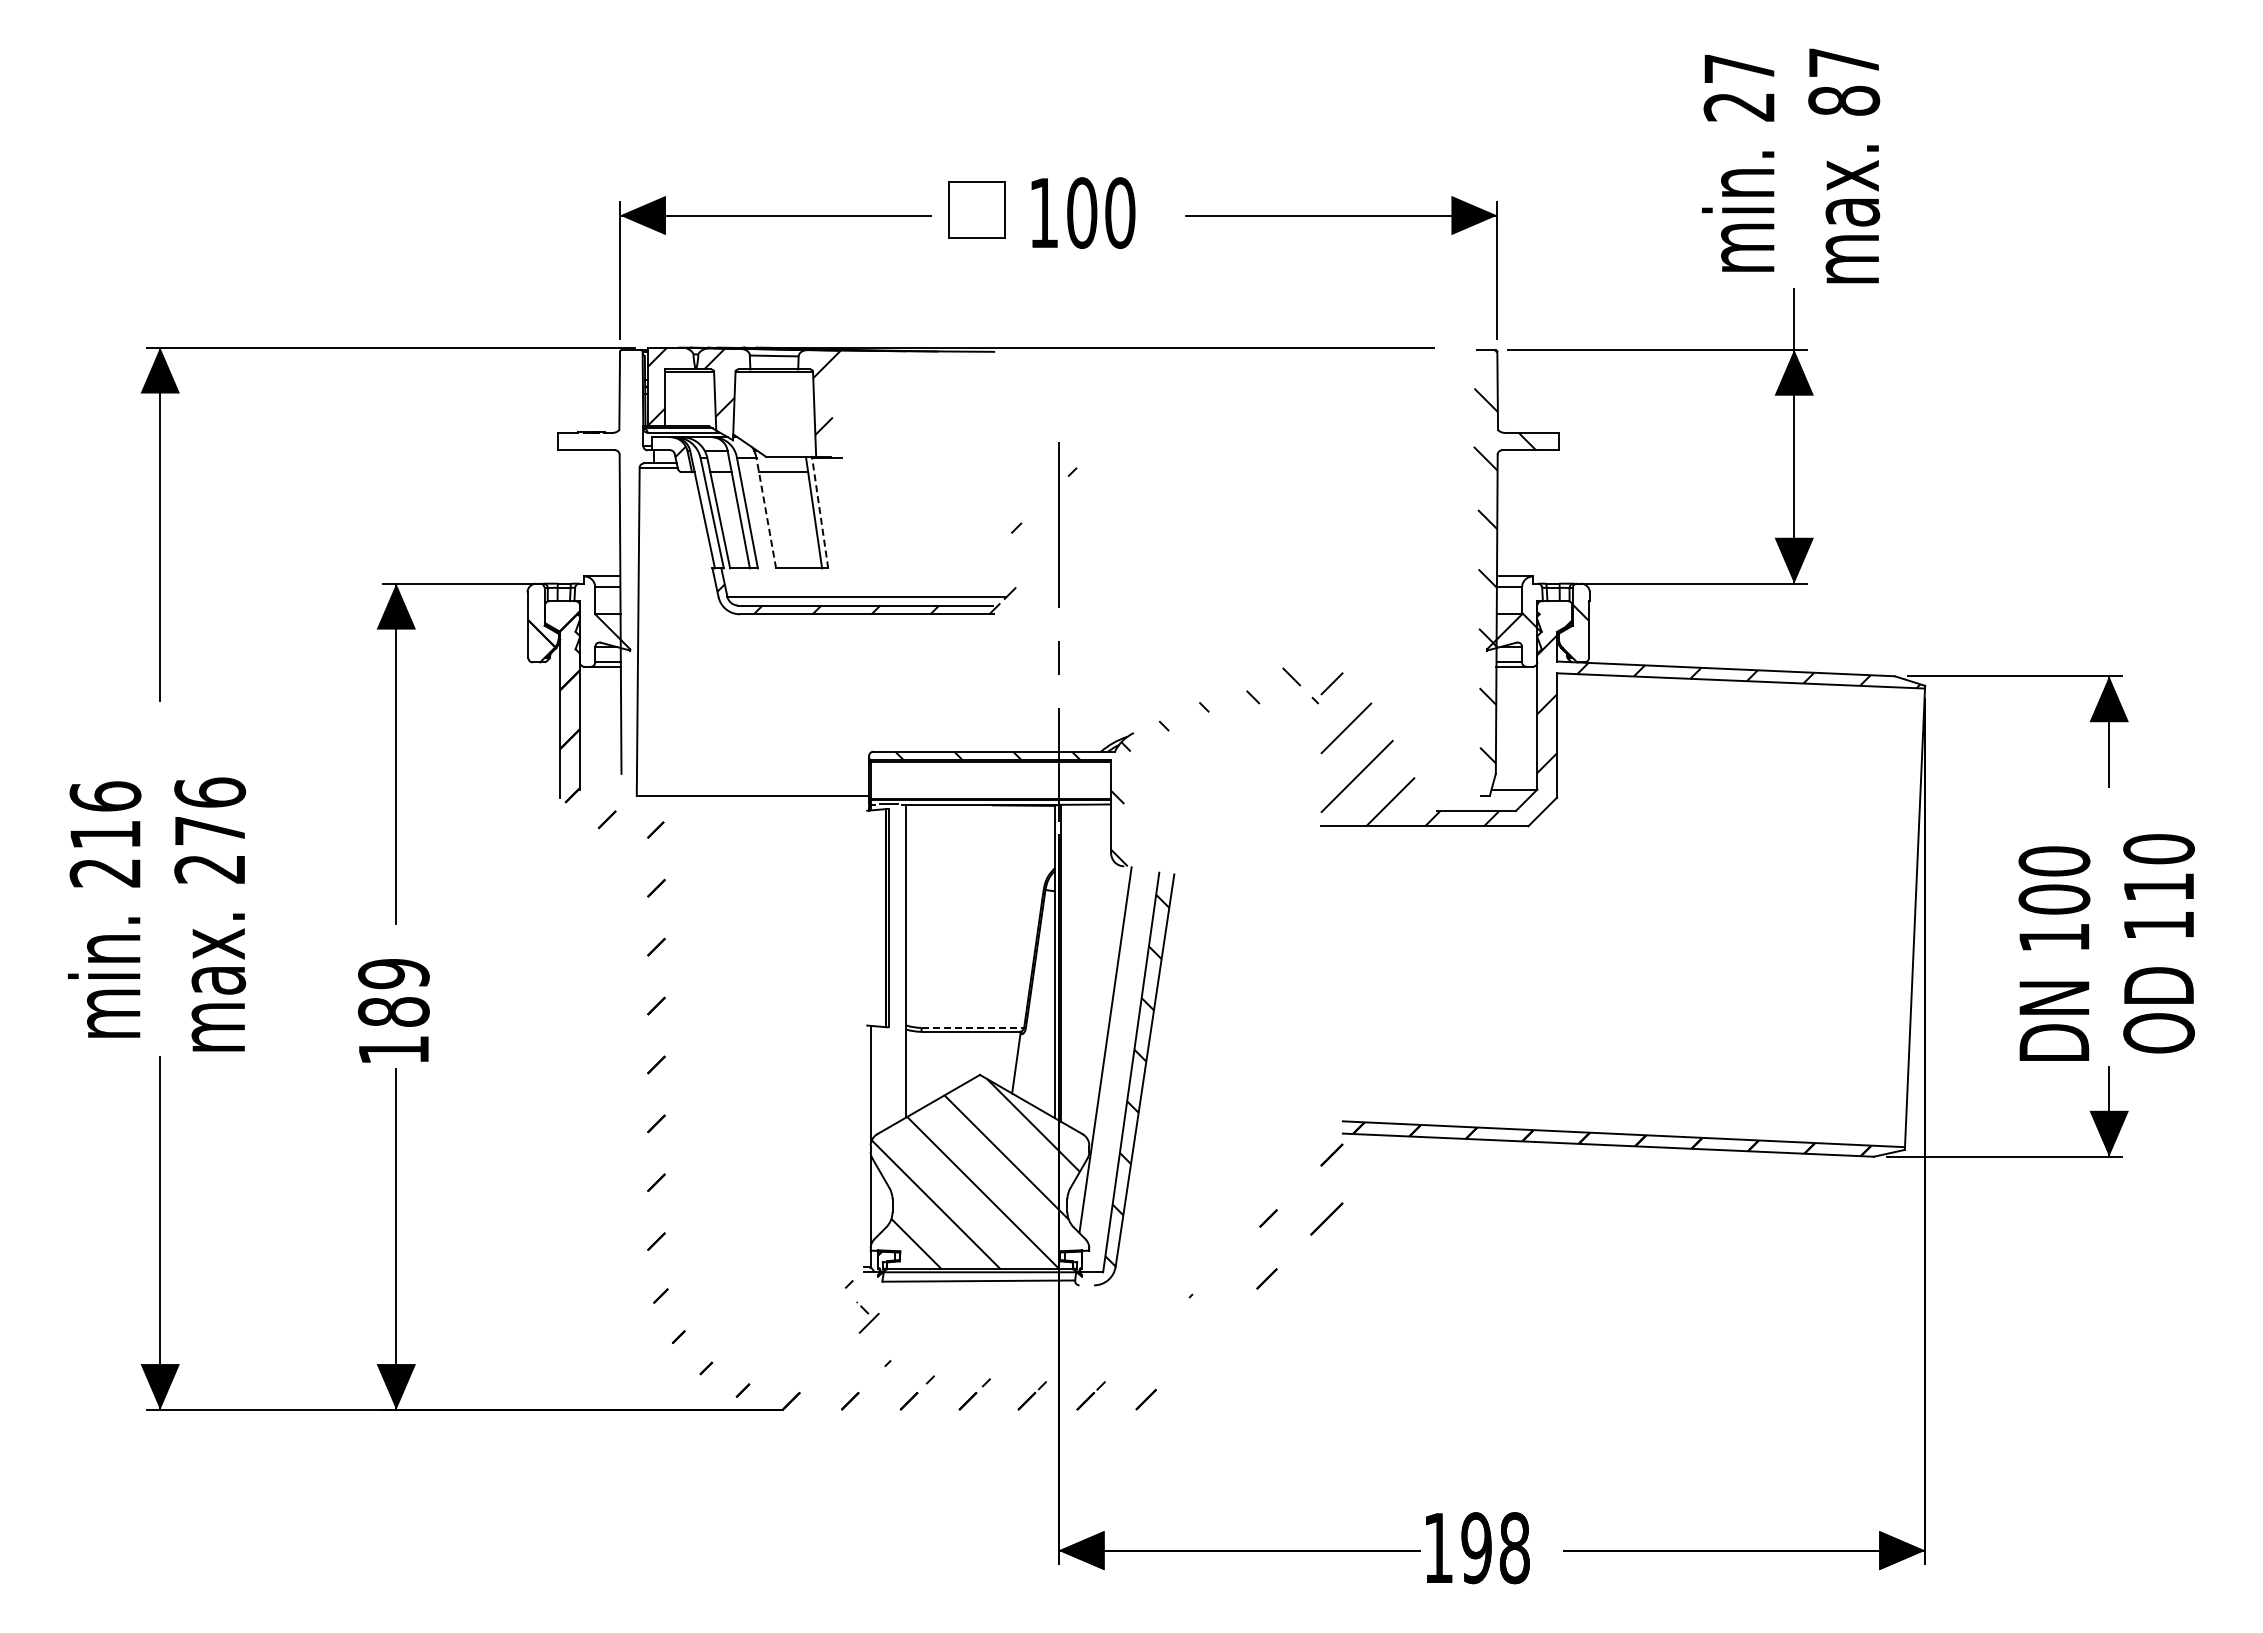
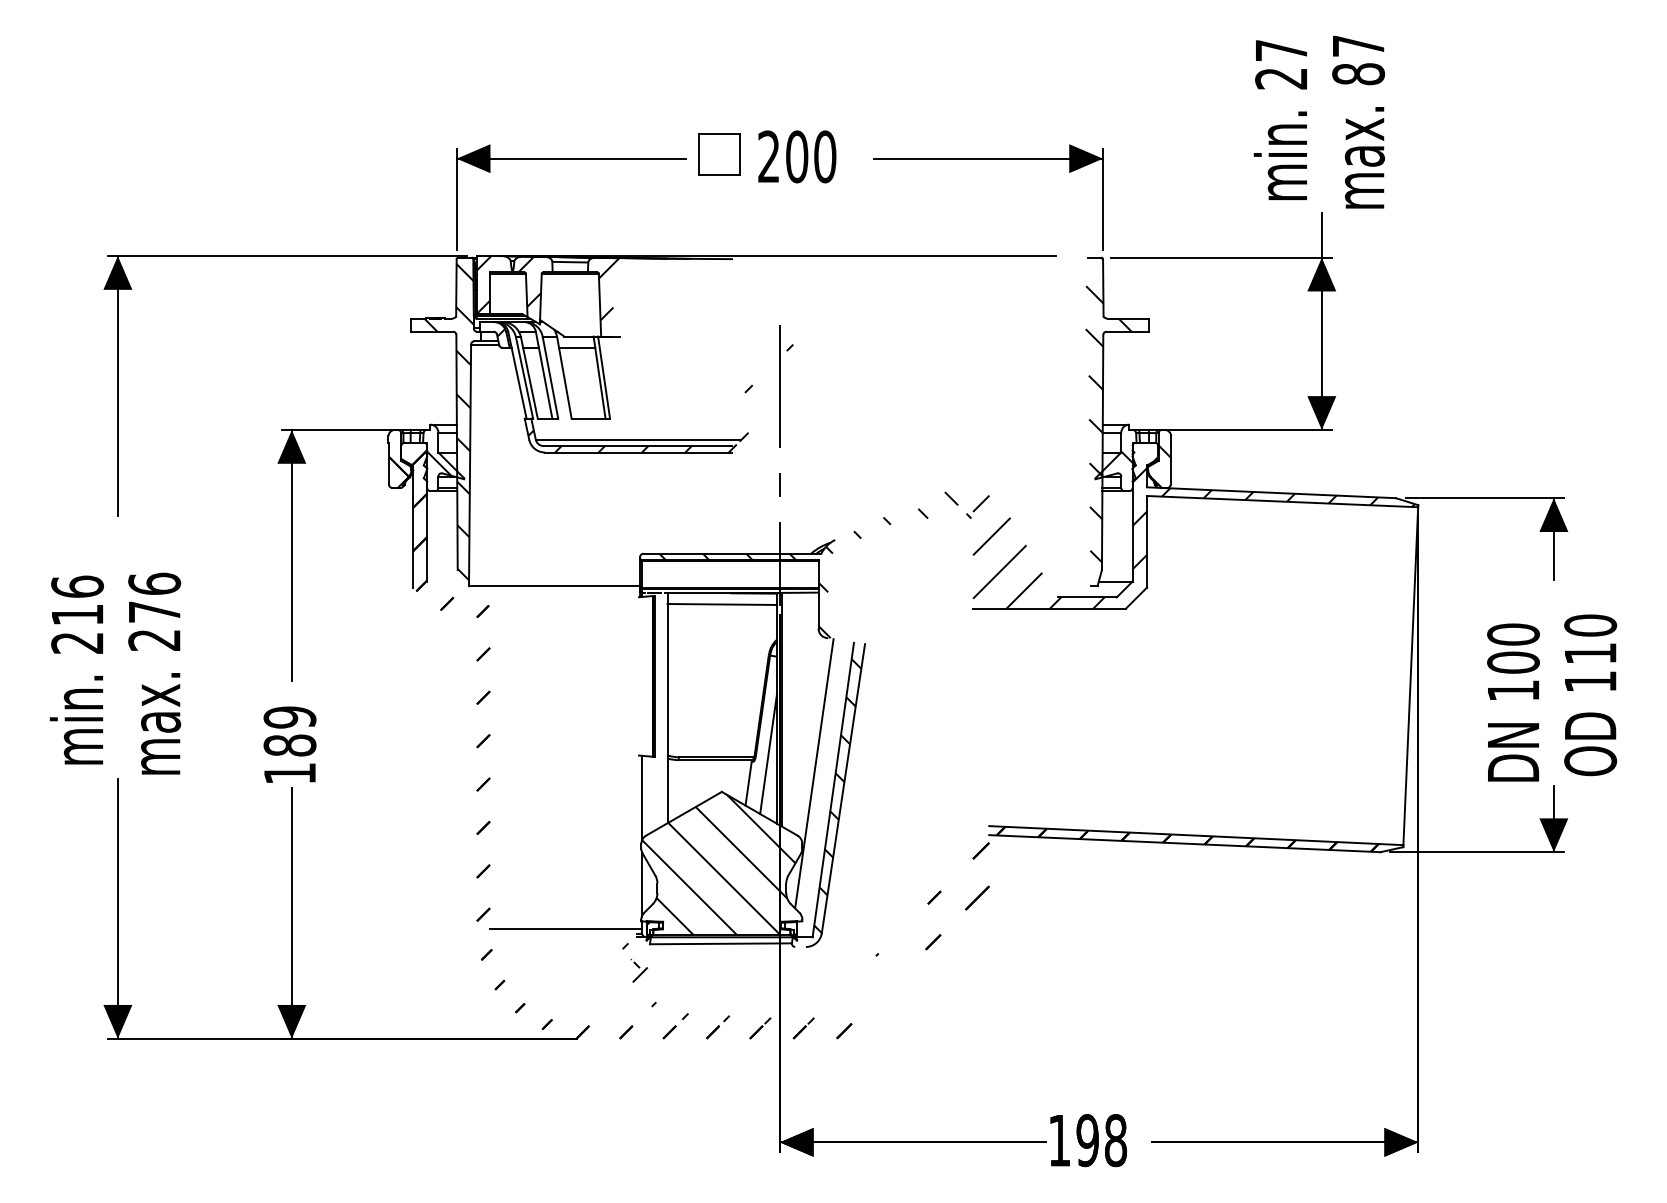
text: (1043, 212) -> (768, 156), 100 -> 200
line: (766, 512) -> (564, 377), dashed -> solid
line: (820, 513) -> (604, 378), dashed -> solid
hatch: (614, 572) -> (452, 421), added
hatch: (595, 628) -> (438, 462), added
line: (980, 820) -> (722, 604), added
line: (1042, 1023) -> (767, 754), added
line: (973, 1027) -> (717, 756), dashed -> solid
line: (768, 1261) -> (566, 929), added

